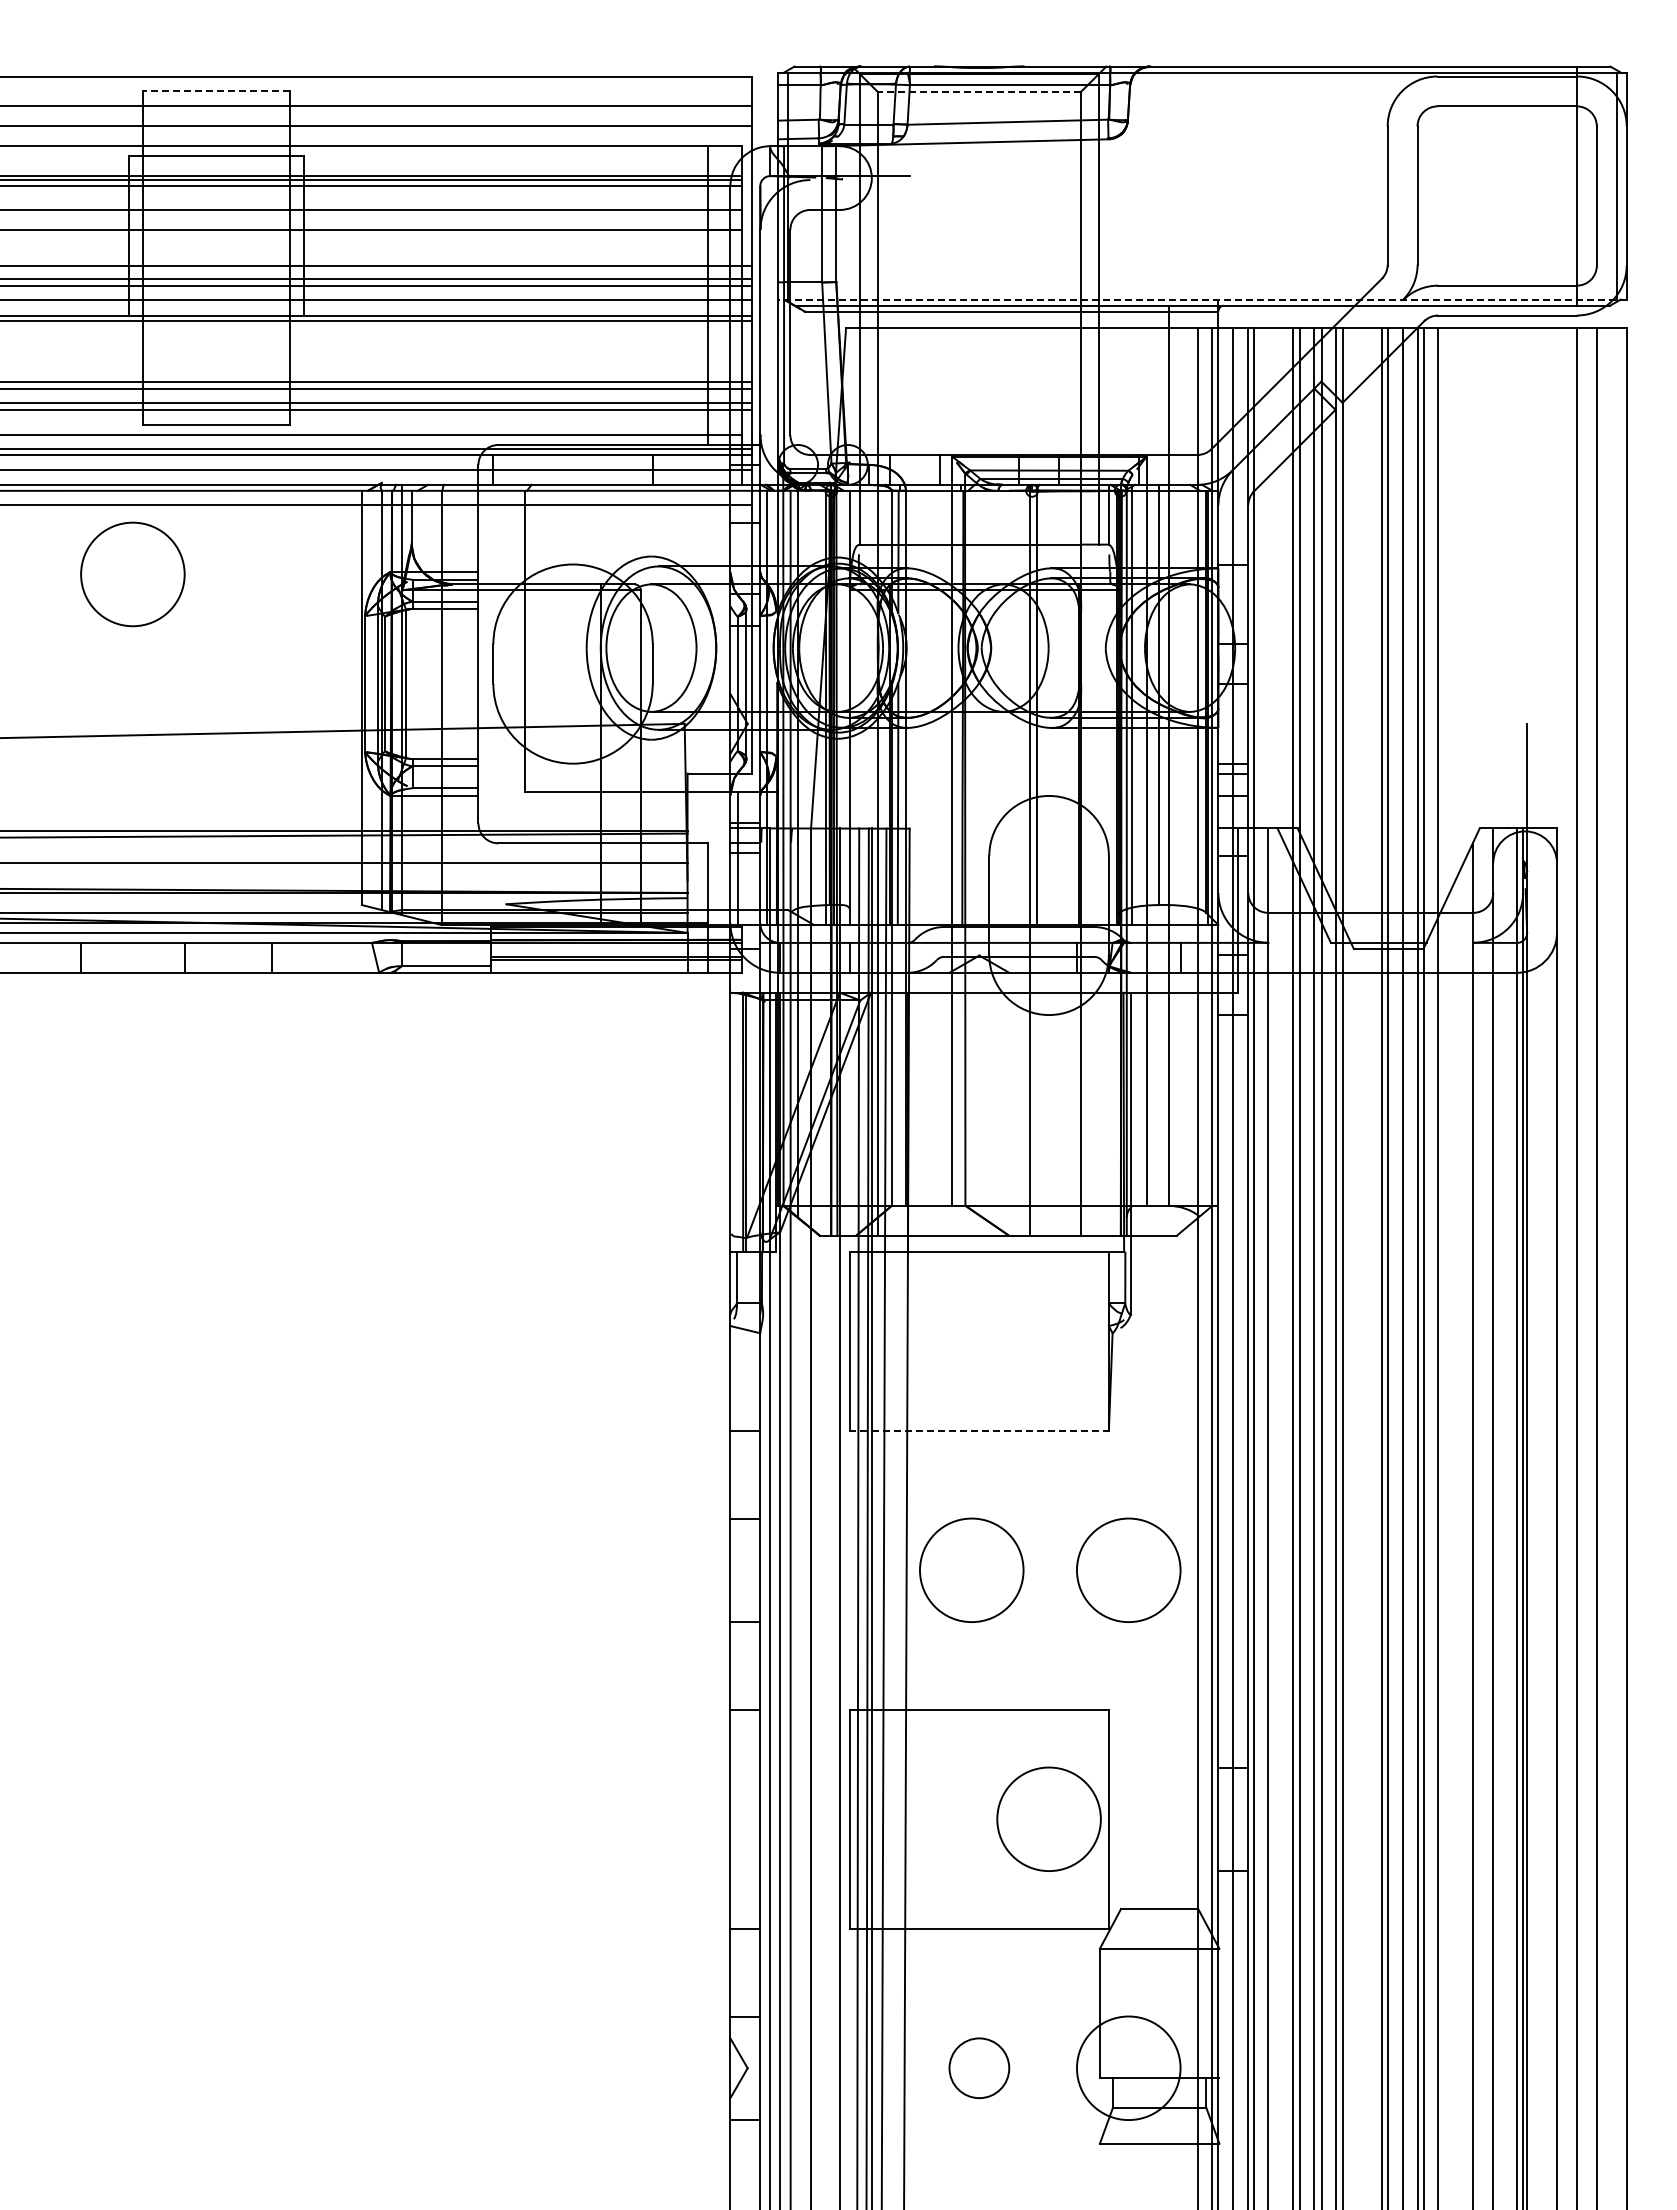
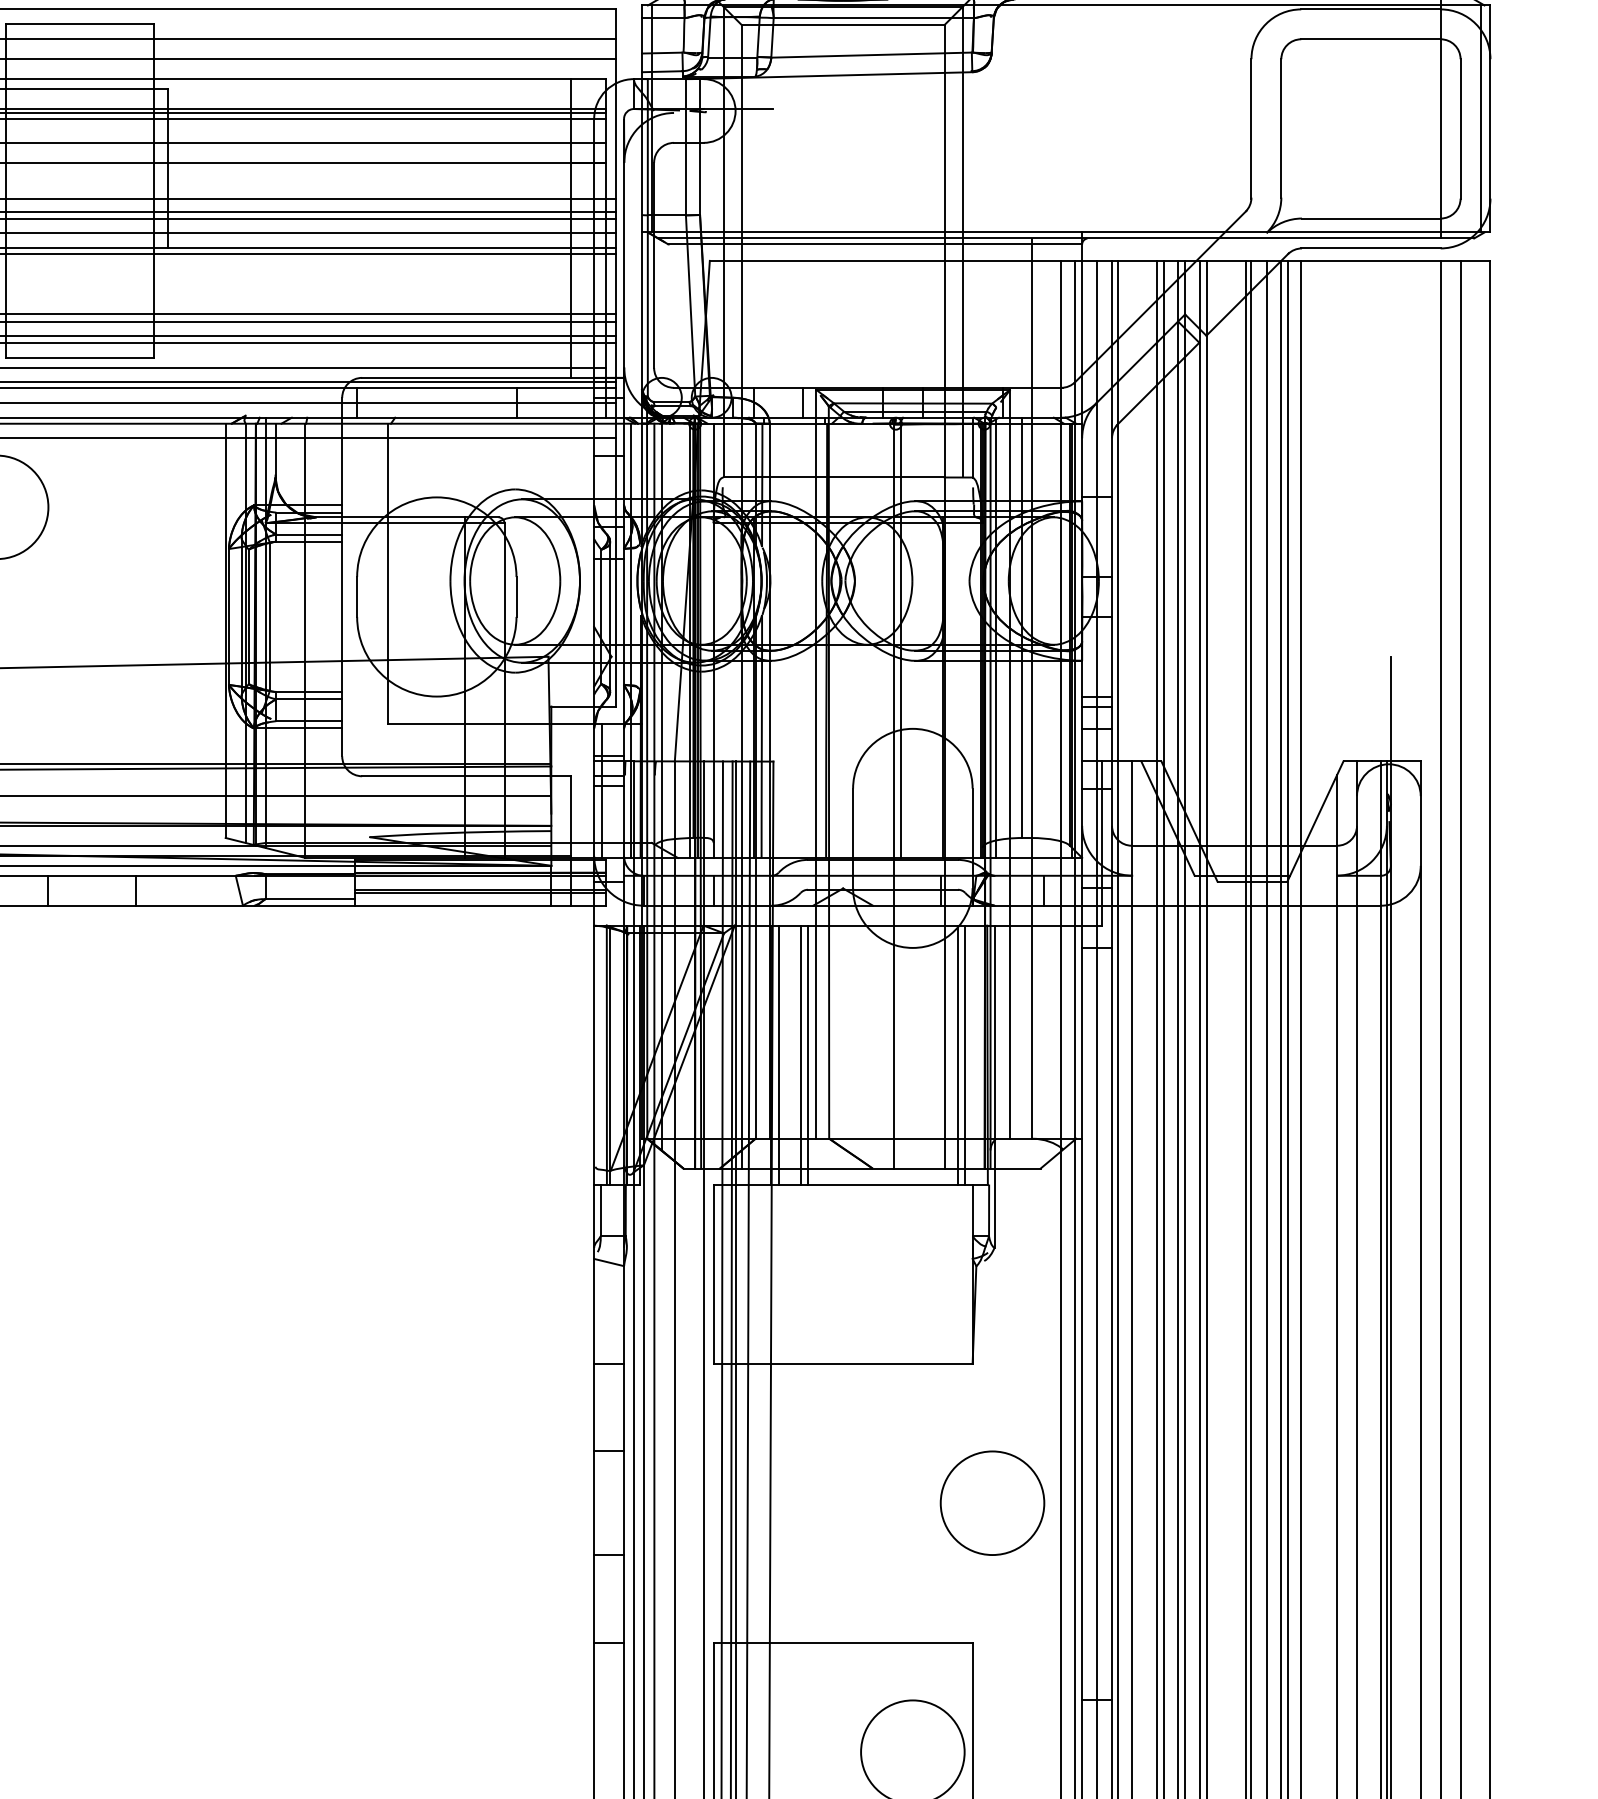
line: (216, 91) -> (80, 24), dashed -> solid
line: (979, 91) -> (843, 24), dashed -> solid
line: (1201, 299) -> (1065, 232), dashed -> solid
line: (914, 1121) -> (778, 1054), added
line: (936, 1121) -> (800, 1054), added
line: (944, 1121) -> (808, 1054), added
line: (1094, 1121) -> (958, 1054), added
line: (1101, 1121) -> (965, 1054), added
line: (979, 1430) -> (843, 1363), dashed -> solid
circle: (971, 1569) -> (835, 1502), removed

